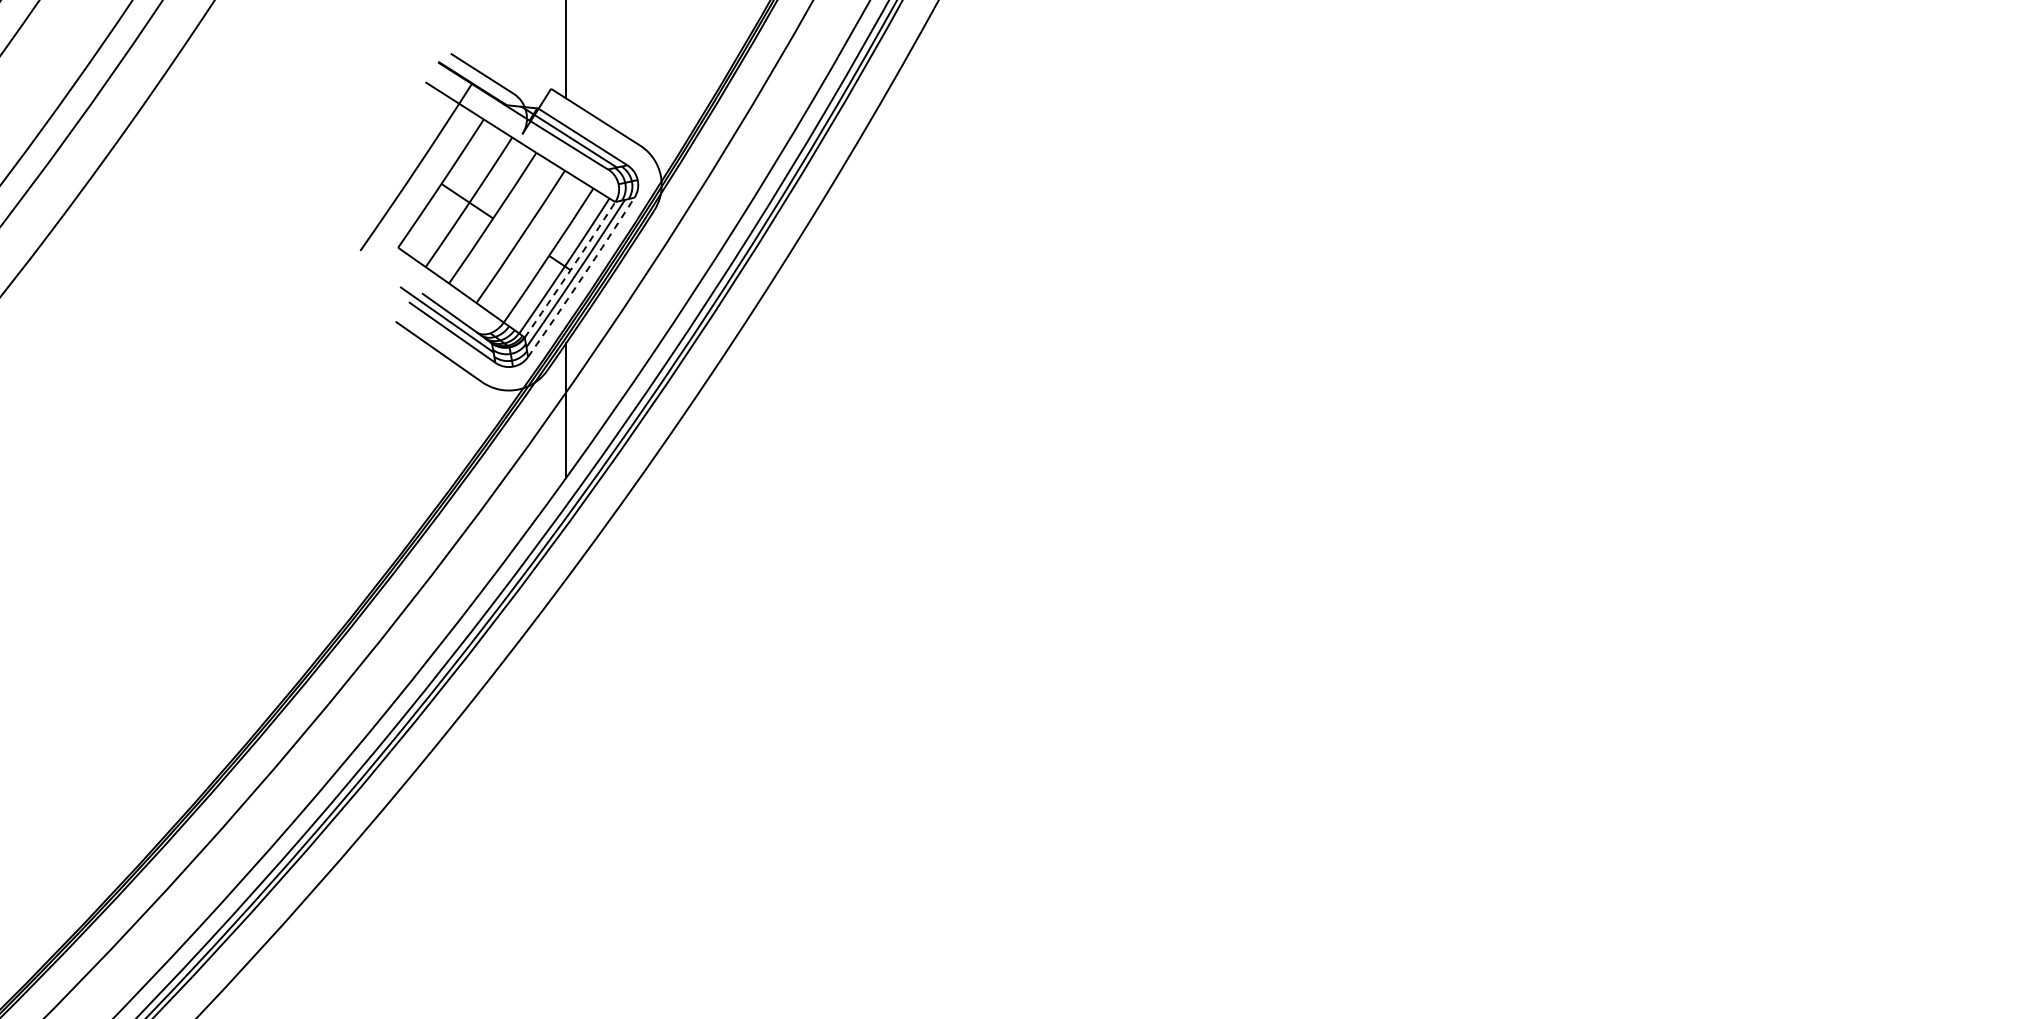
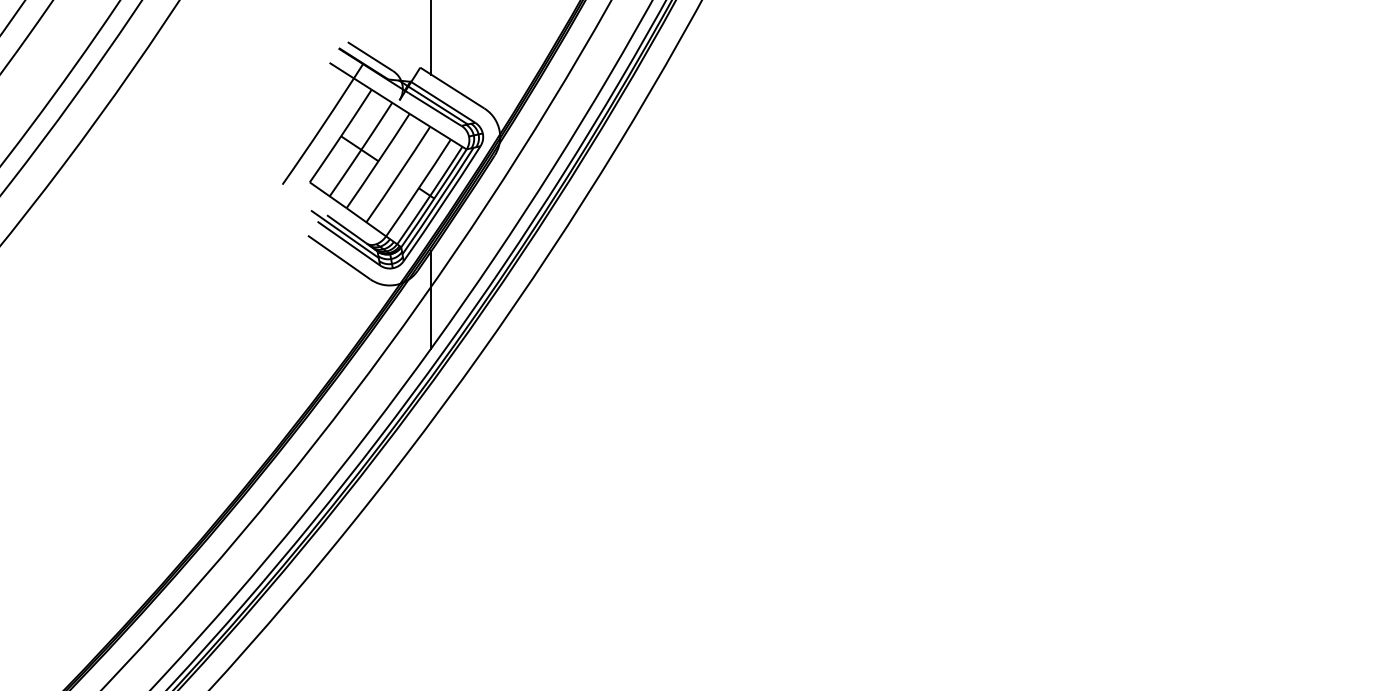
arc: (570, 270) -> (434, 198), dashed -> solid
arc: (582, 277) -> (442, 203), dashed -> solid

